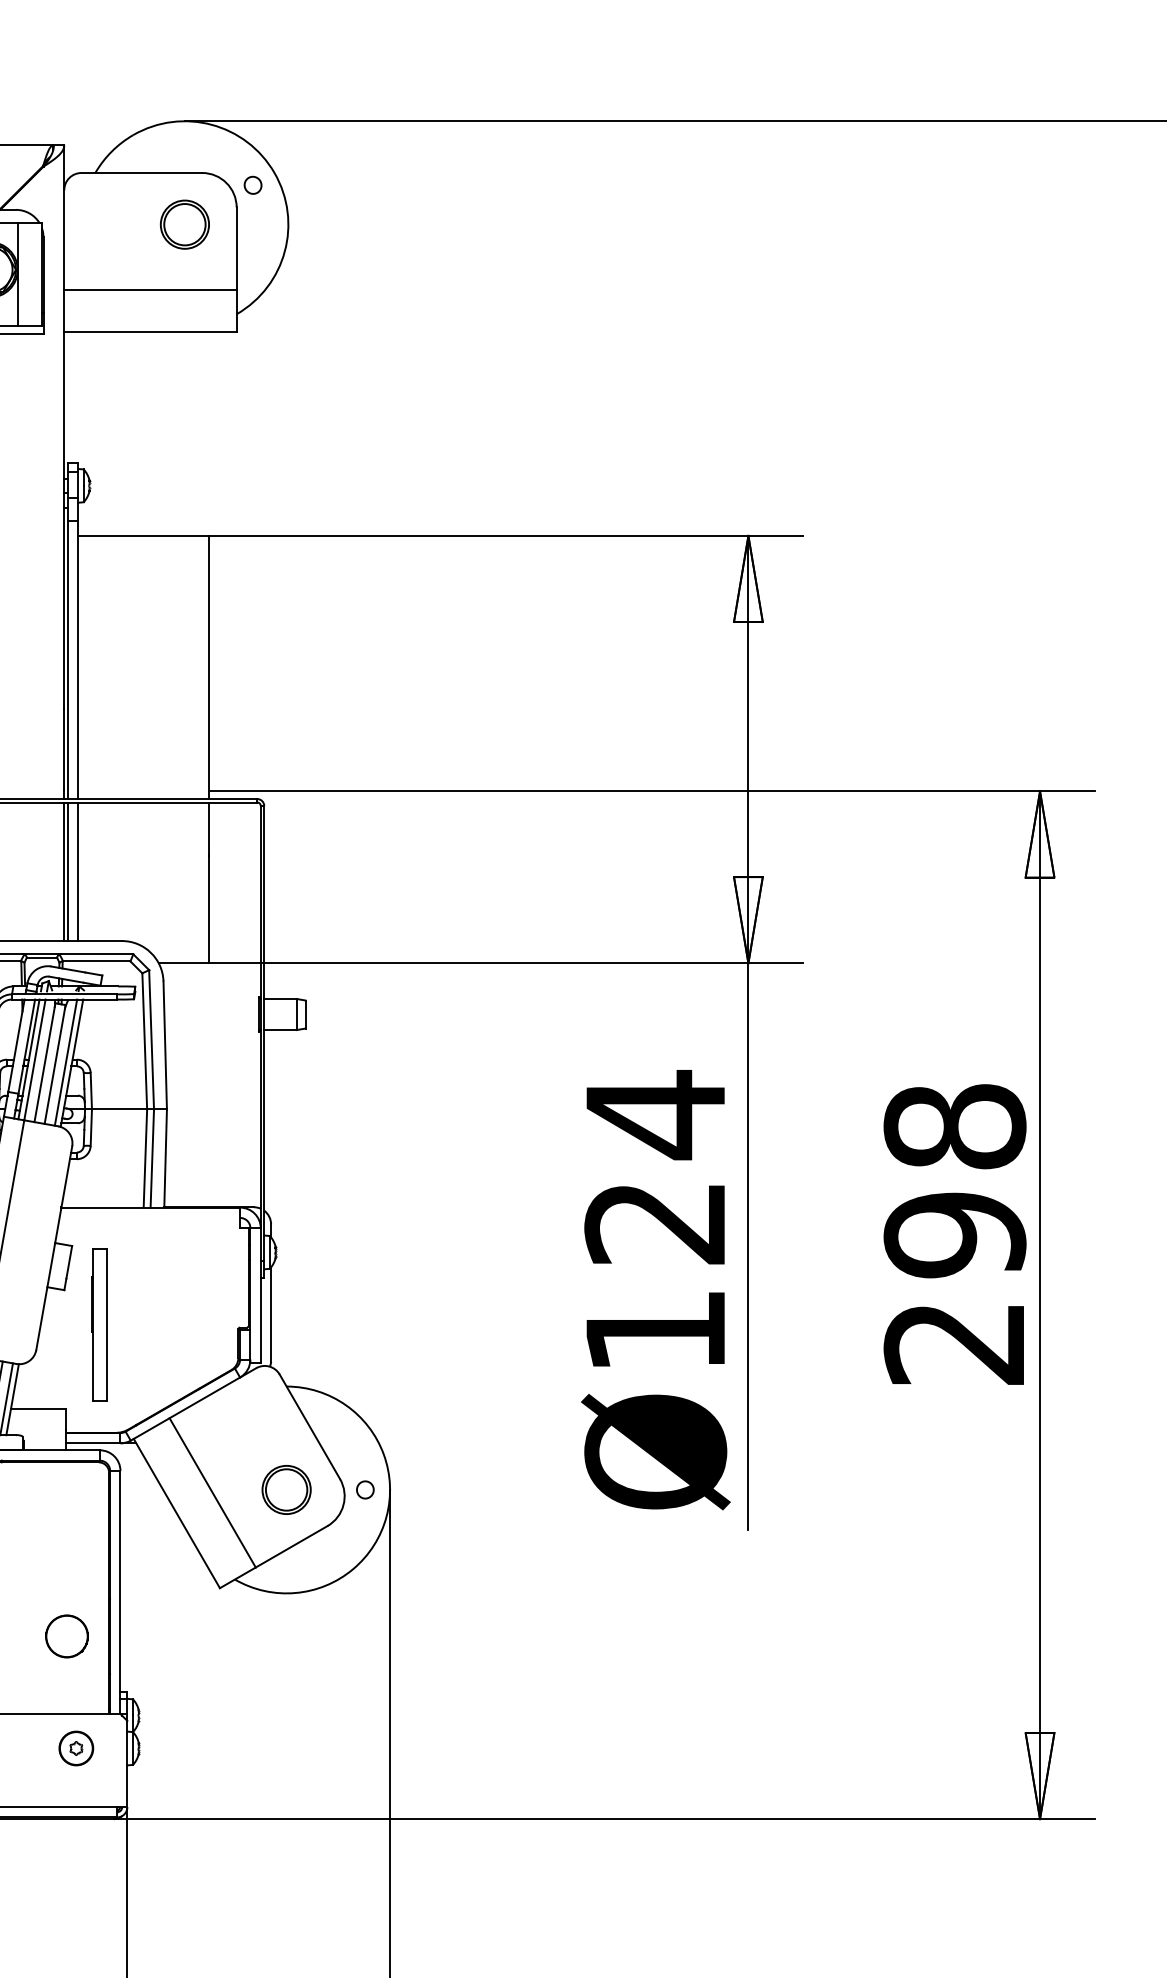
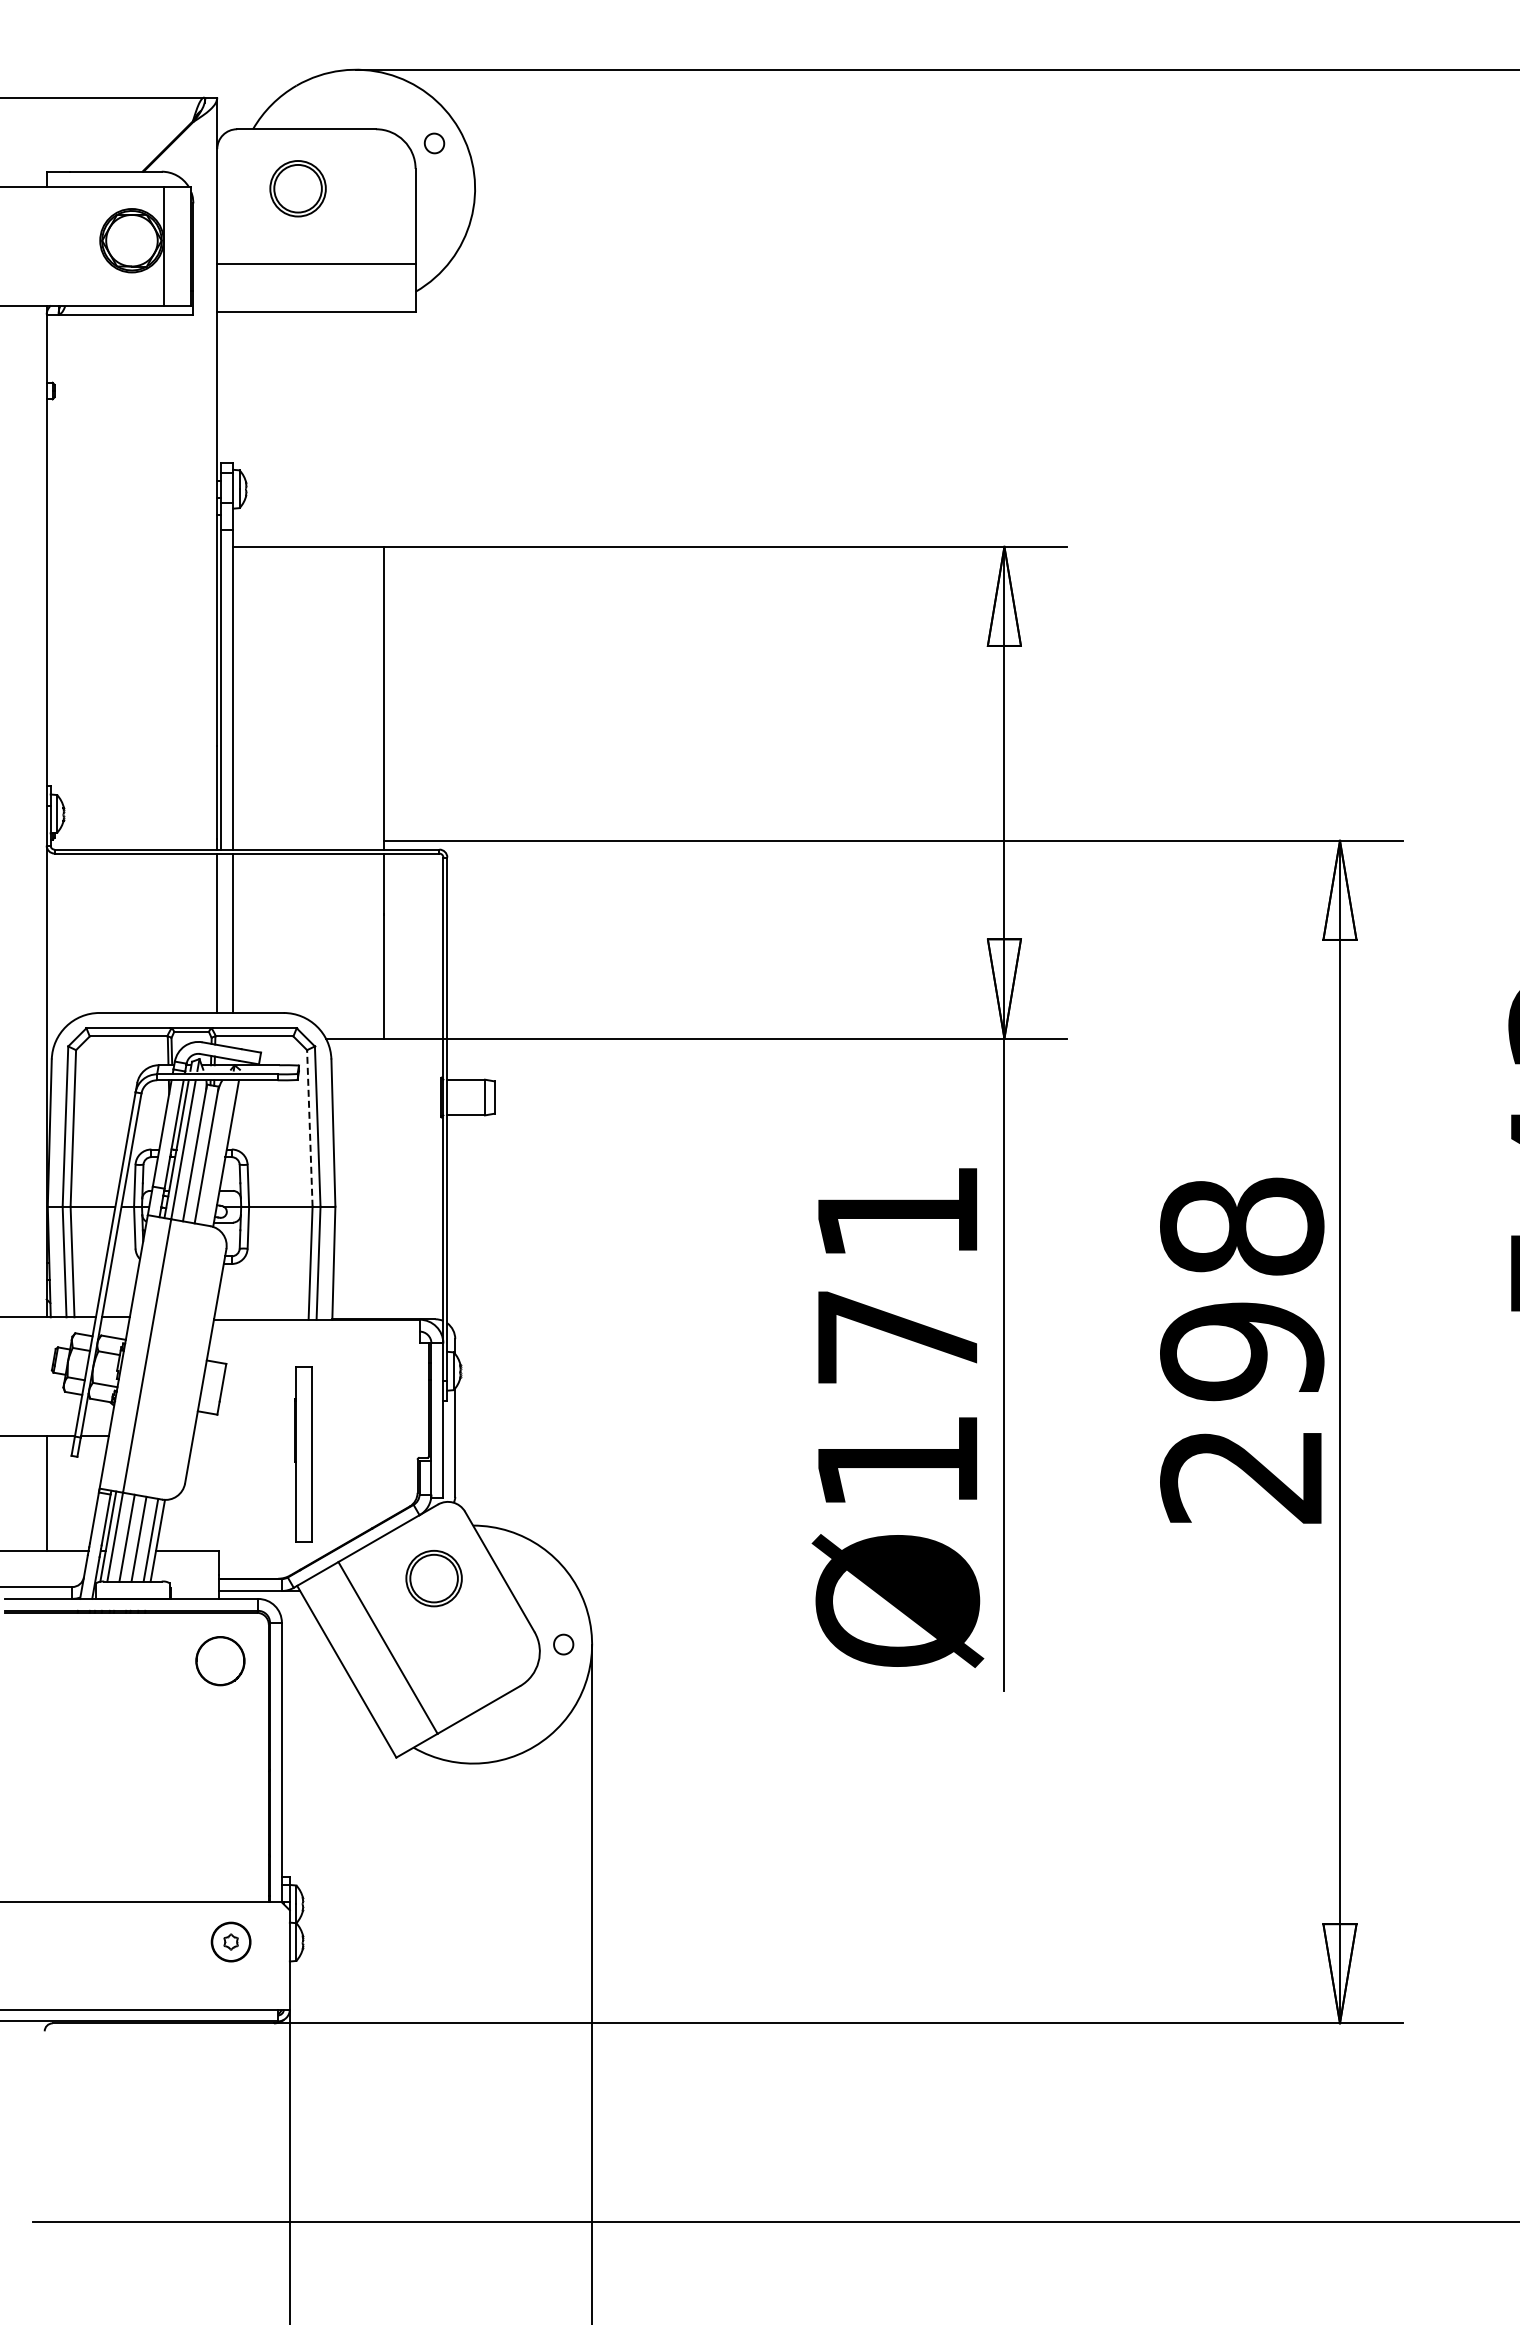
part: (184, 224) -> (297, 188), moved
line: (67, 871) -> (221, 932), removed
line: (144, 1040) -> (309, 1127), solid -> dashed
line: (66, 1062) -> (219, 1152), removed
text: (654, 1167) -> (896, 1273), Ø124 -> Ø171
part: (99, 1324) -> (303, 1454), moved
part: (286, 1489) -> (433, 1578), moved
circle: (67, 1636) -> (220, 1661), moved

